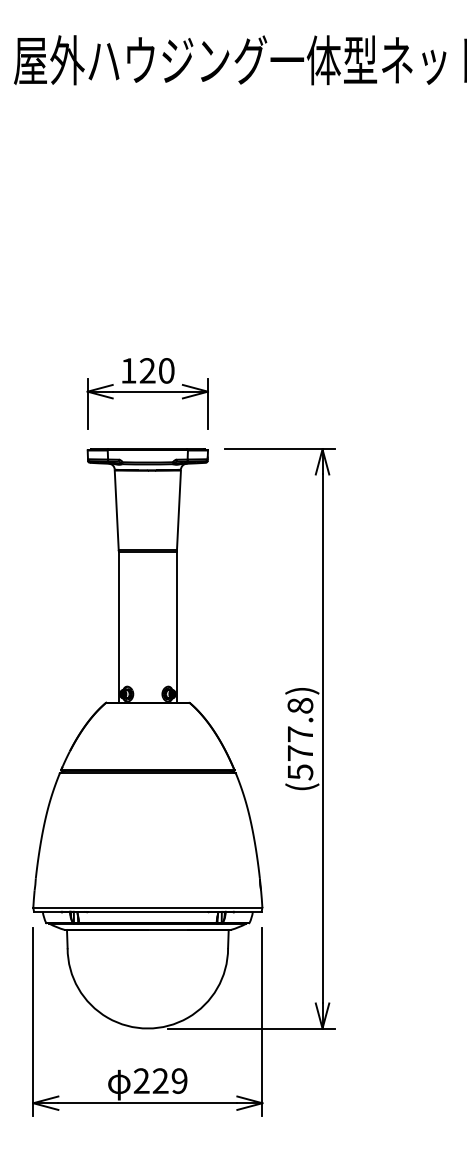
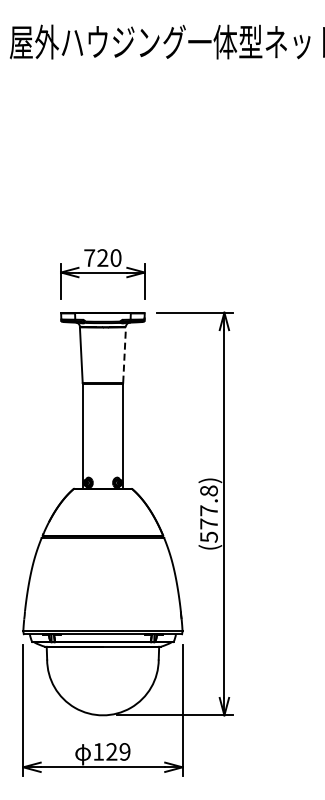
text: (128, 370) -> (89, 257), 120 -> 720
line: (178, 511) -> (124, 355), solid -> dashed
text: (141, 1080) -> (98, 751), 229 -> 129

